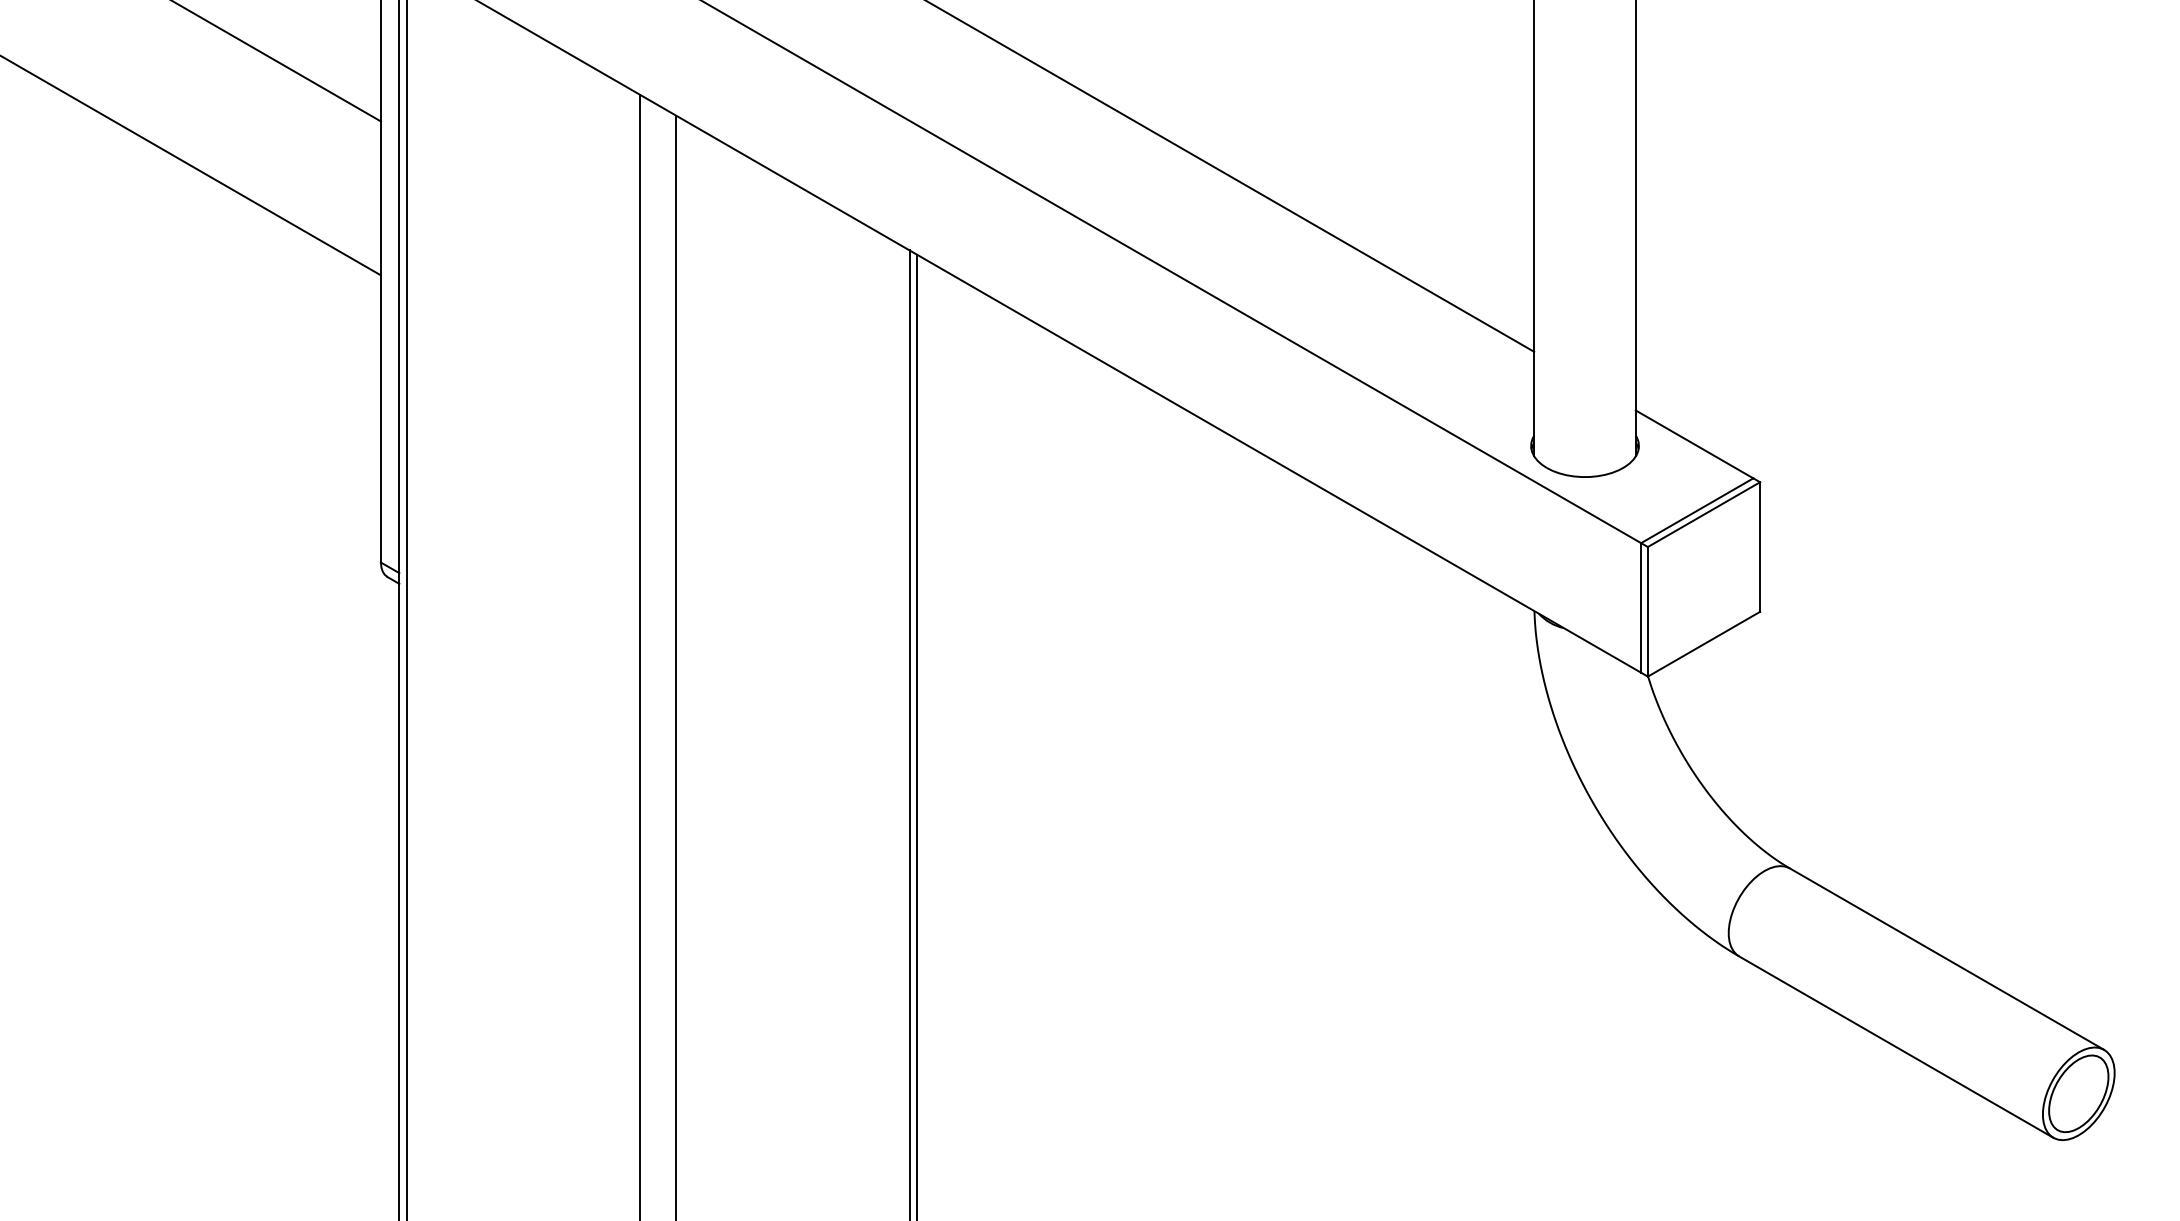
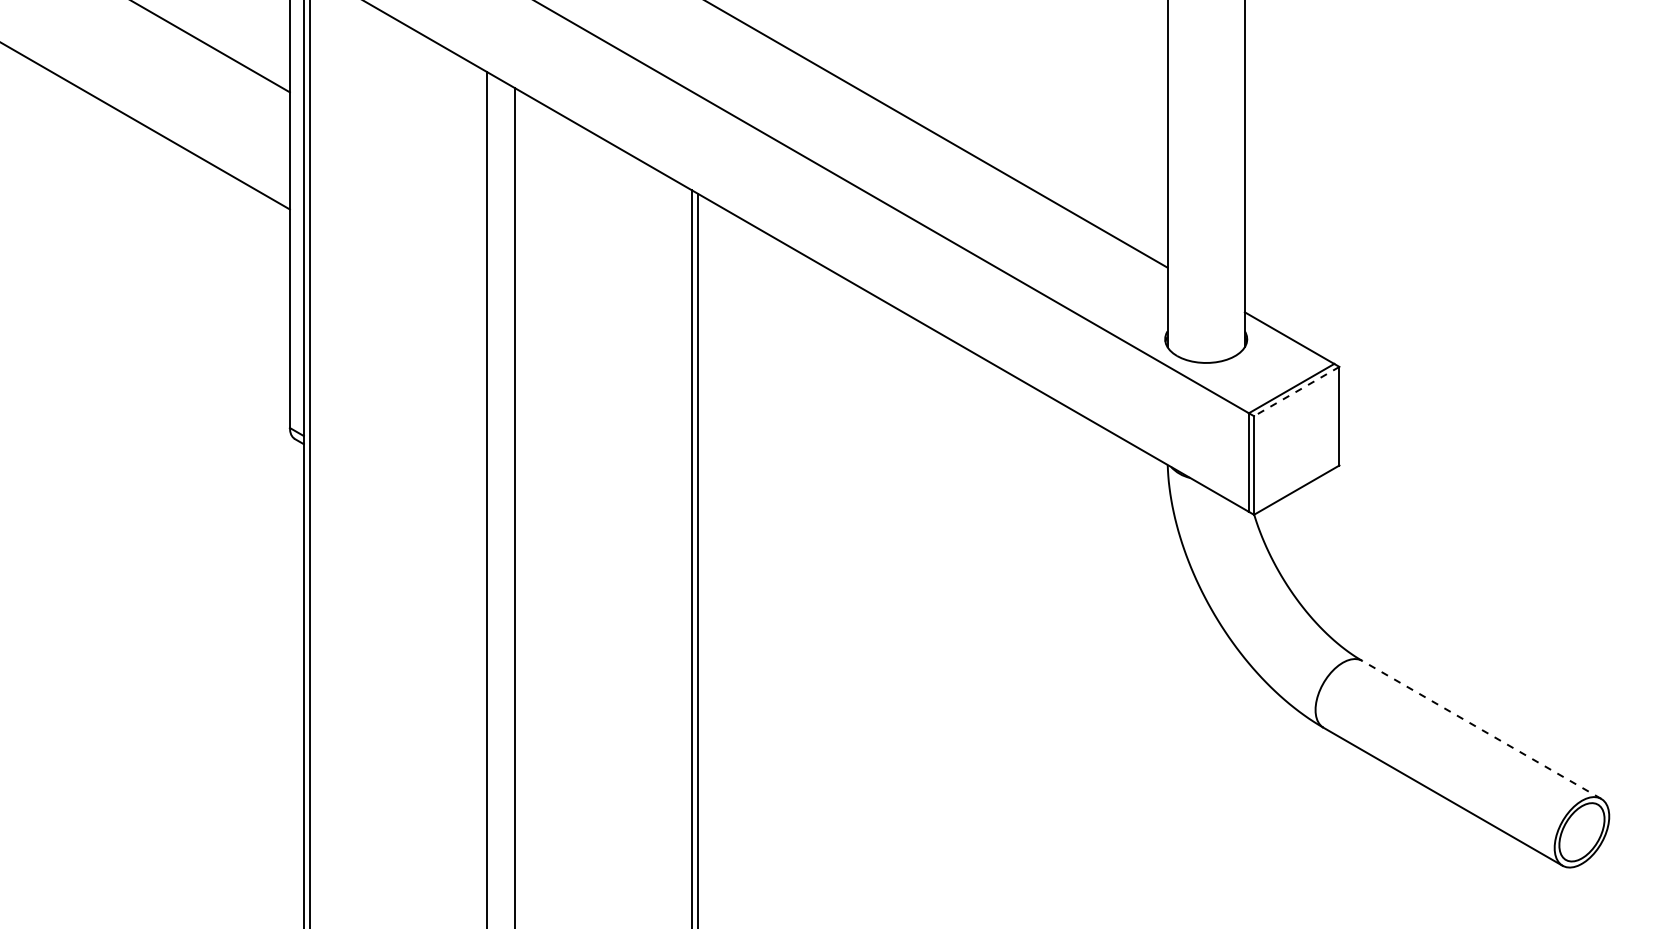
line: (1703, 514) -> (1296, 391), solid -> dashed
line: (1946, 958) -> (1481, 729), solid -> dashed

